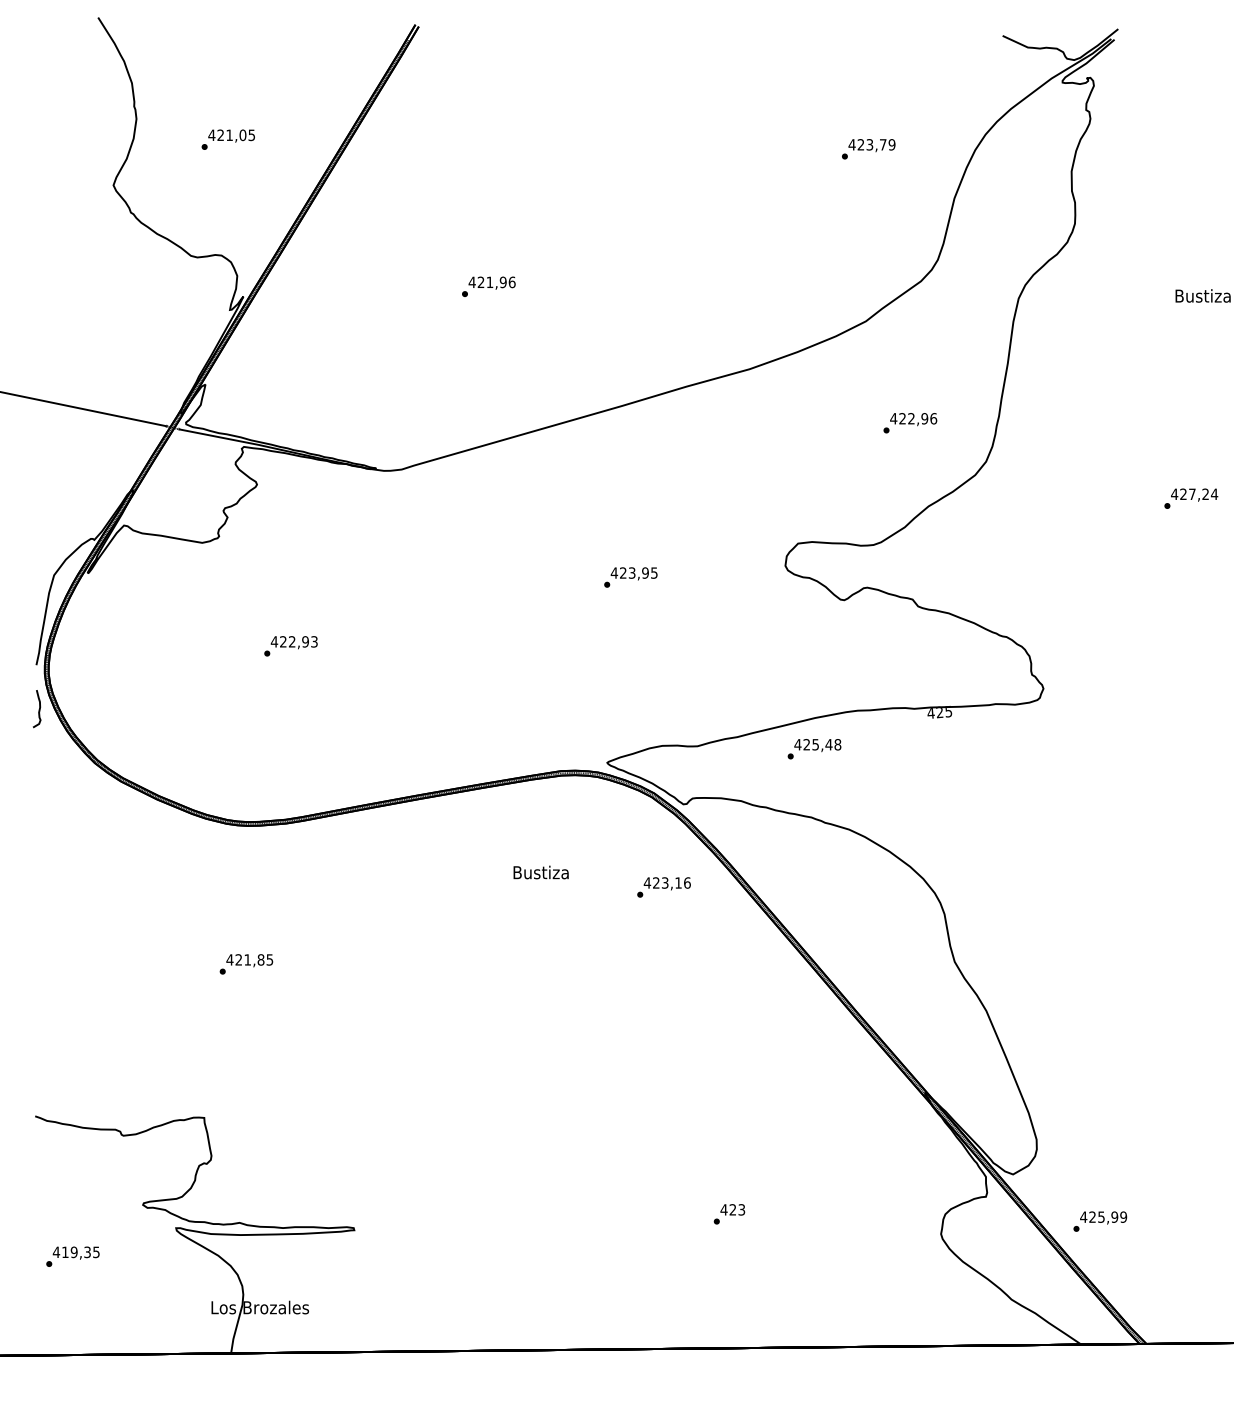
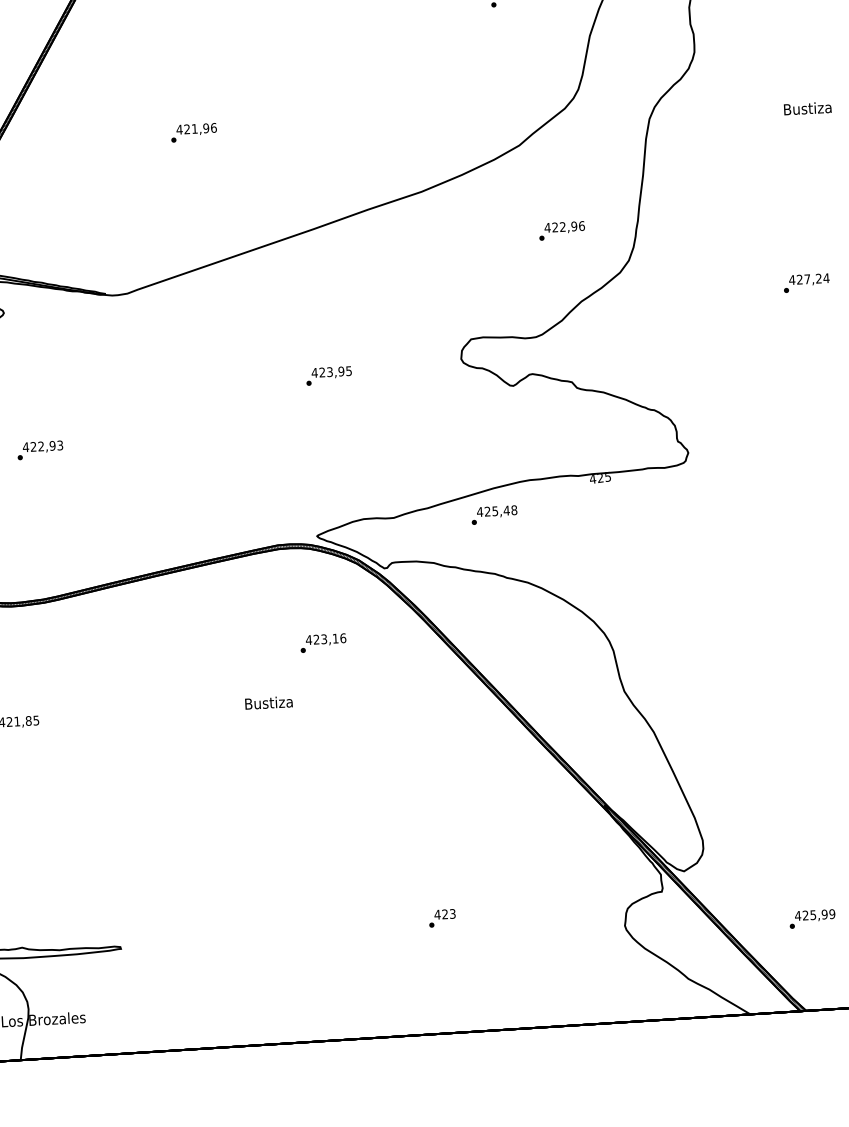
text: (540, 872) -> (268, 702), moved
text: (663, 887) -> (322, 643), moved
text: (1100, 1221) -> (812, 918), moved

